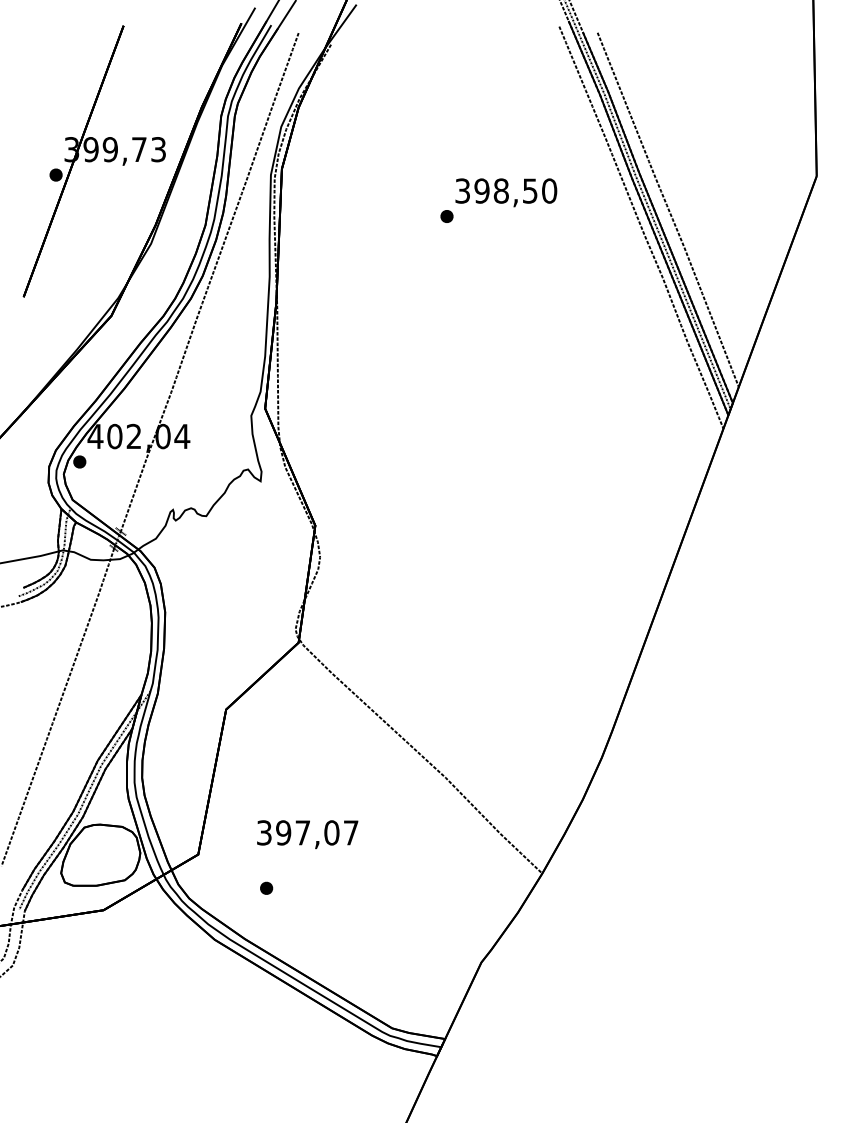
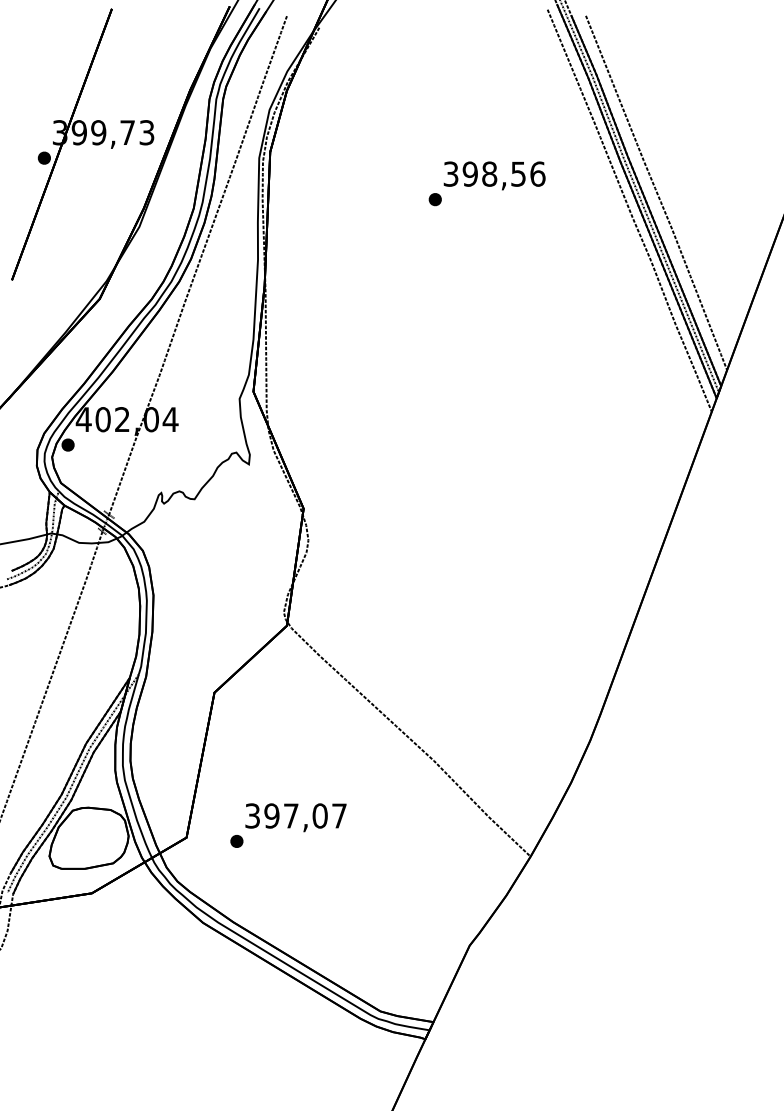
text: (549, 190) -> (537, 173), 398,50 -> 398,56
part: (266, 887) -> (236, 840), moved

